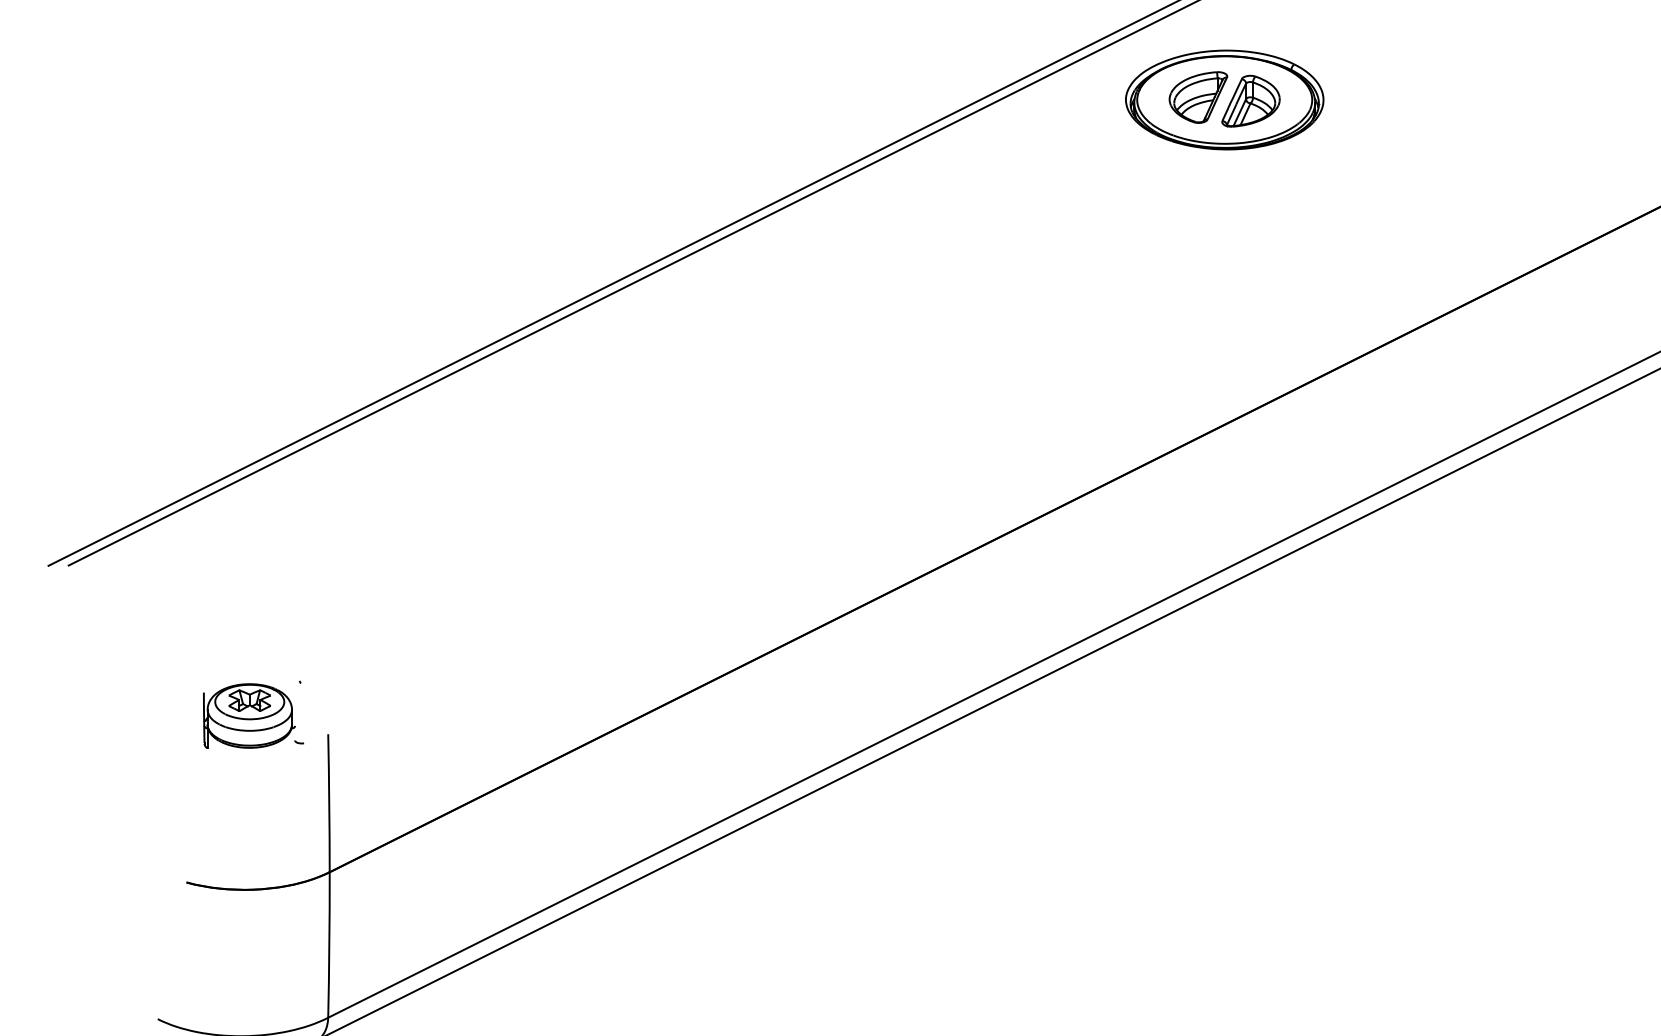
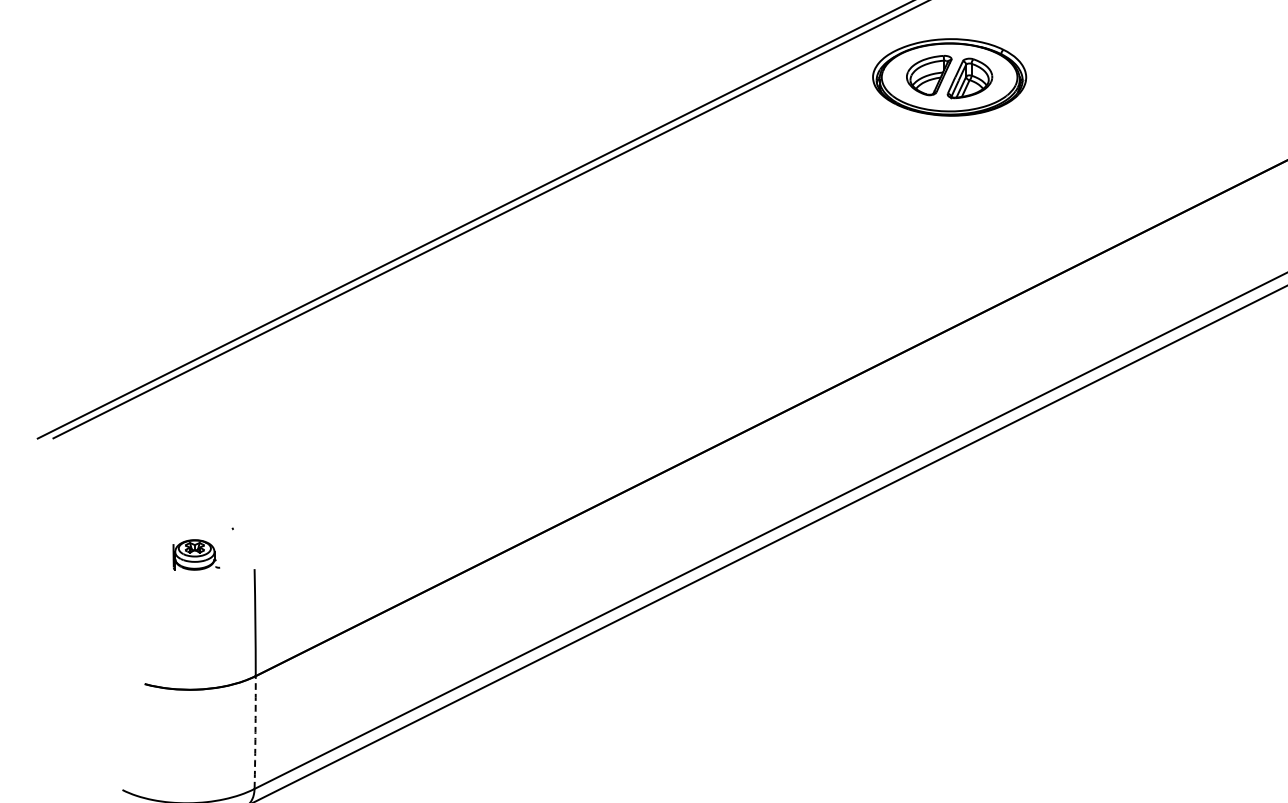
part: (253, 715) -> (196, 554), size x0.6
arc: (329, 944) -> (255, 732), solid -> dashed

